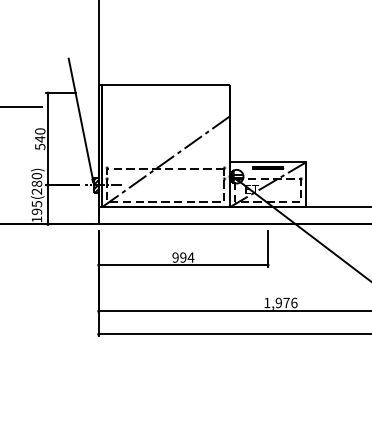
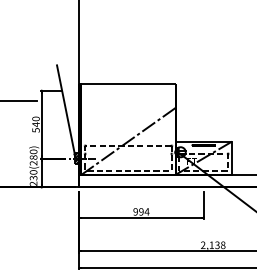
text: (36, 211) -> (33, 177), 195(280) -> 230(280)
text: (280, 302) -> (212, 244), 1,976 -> 2,138

